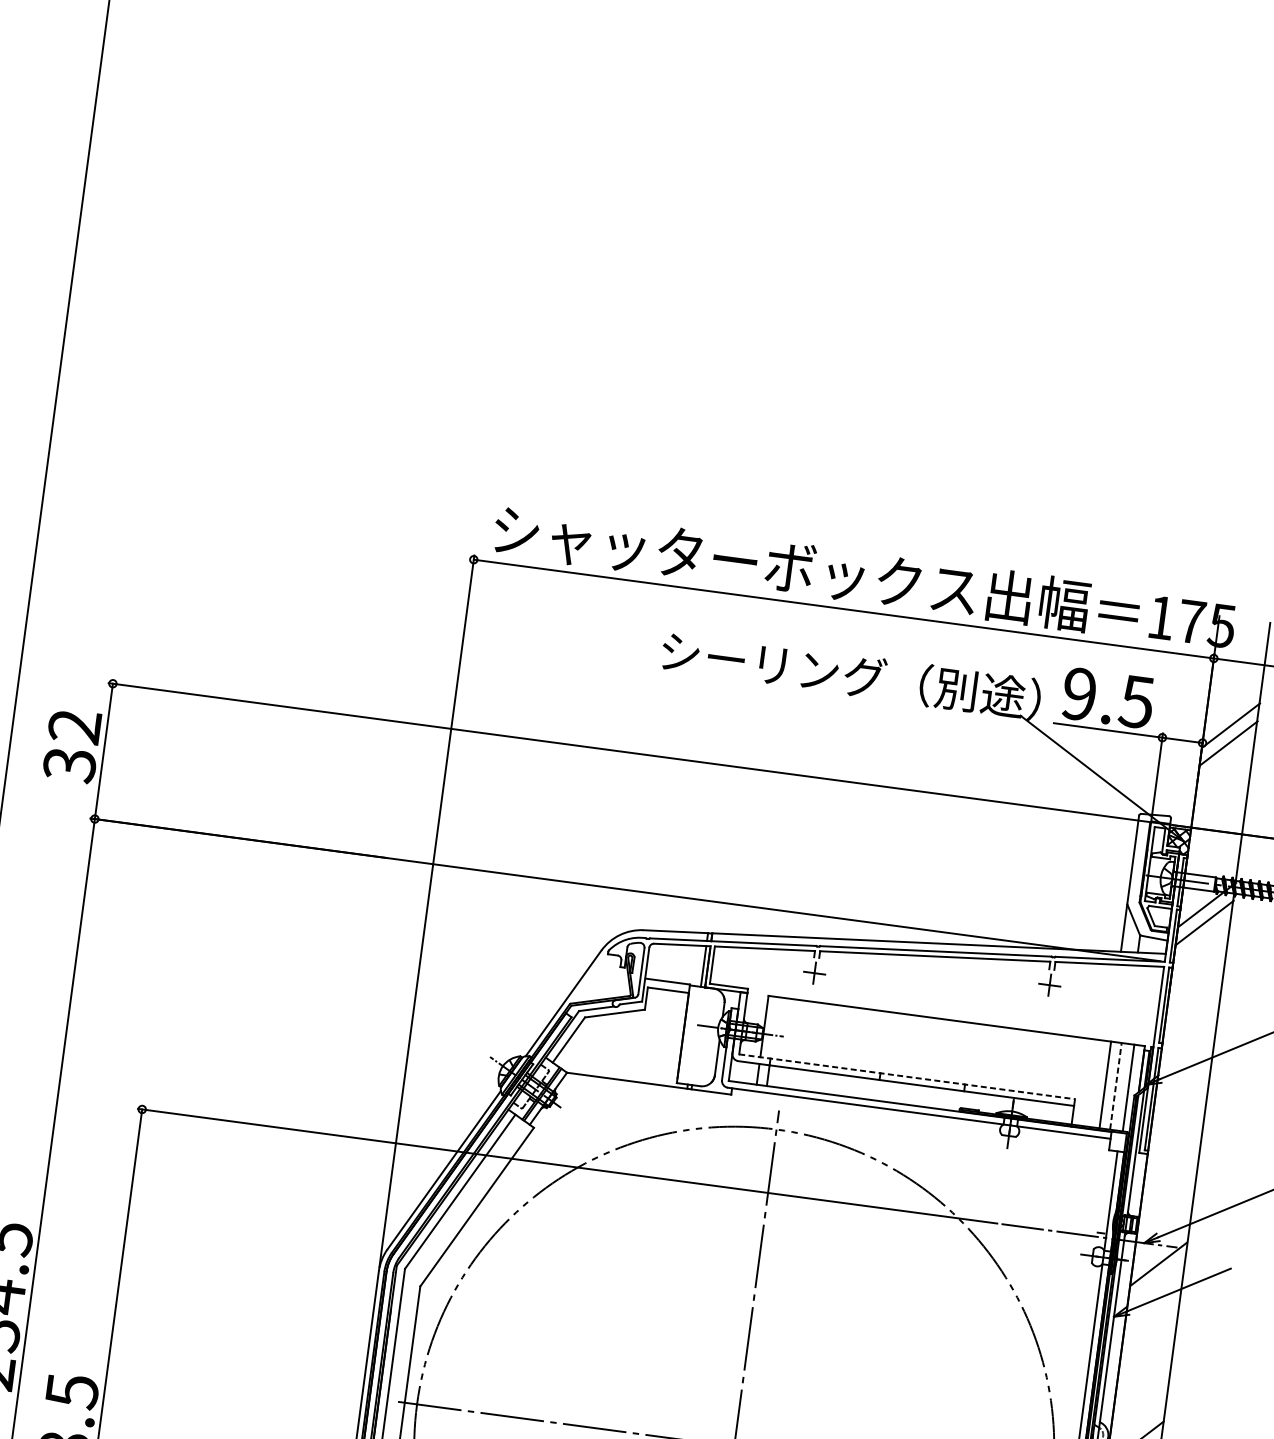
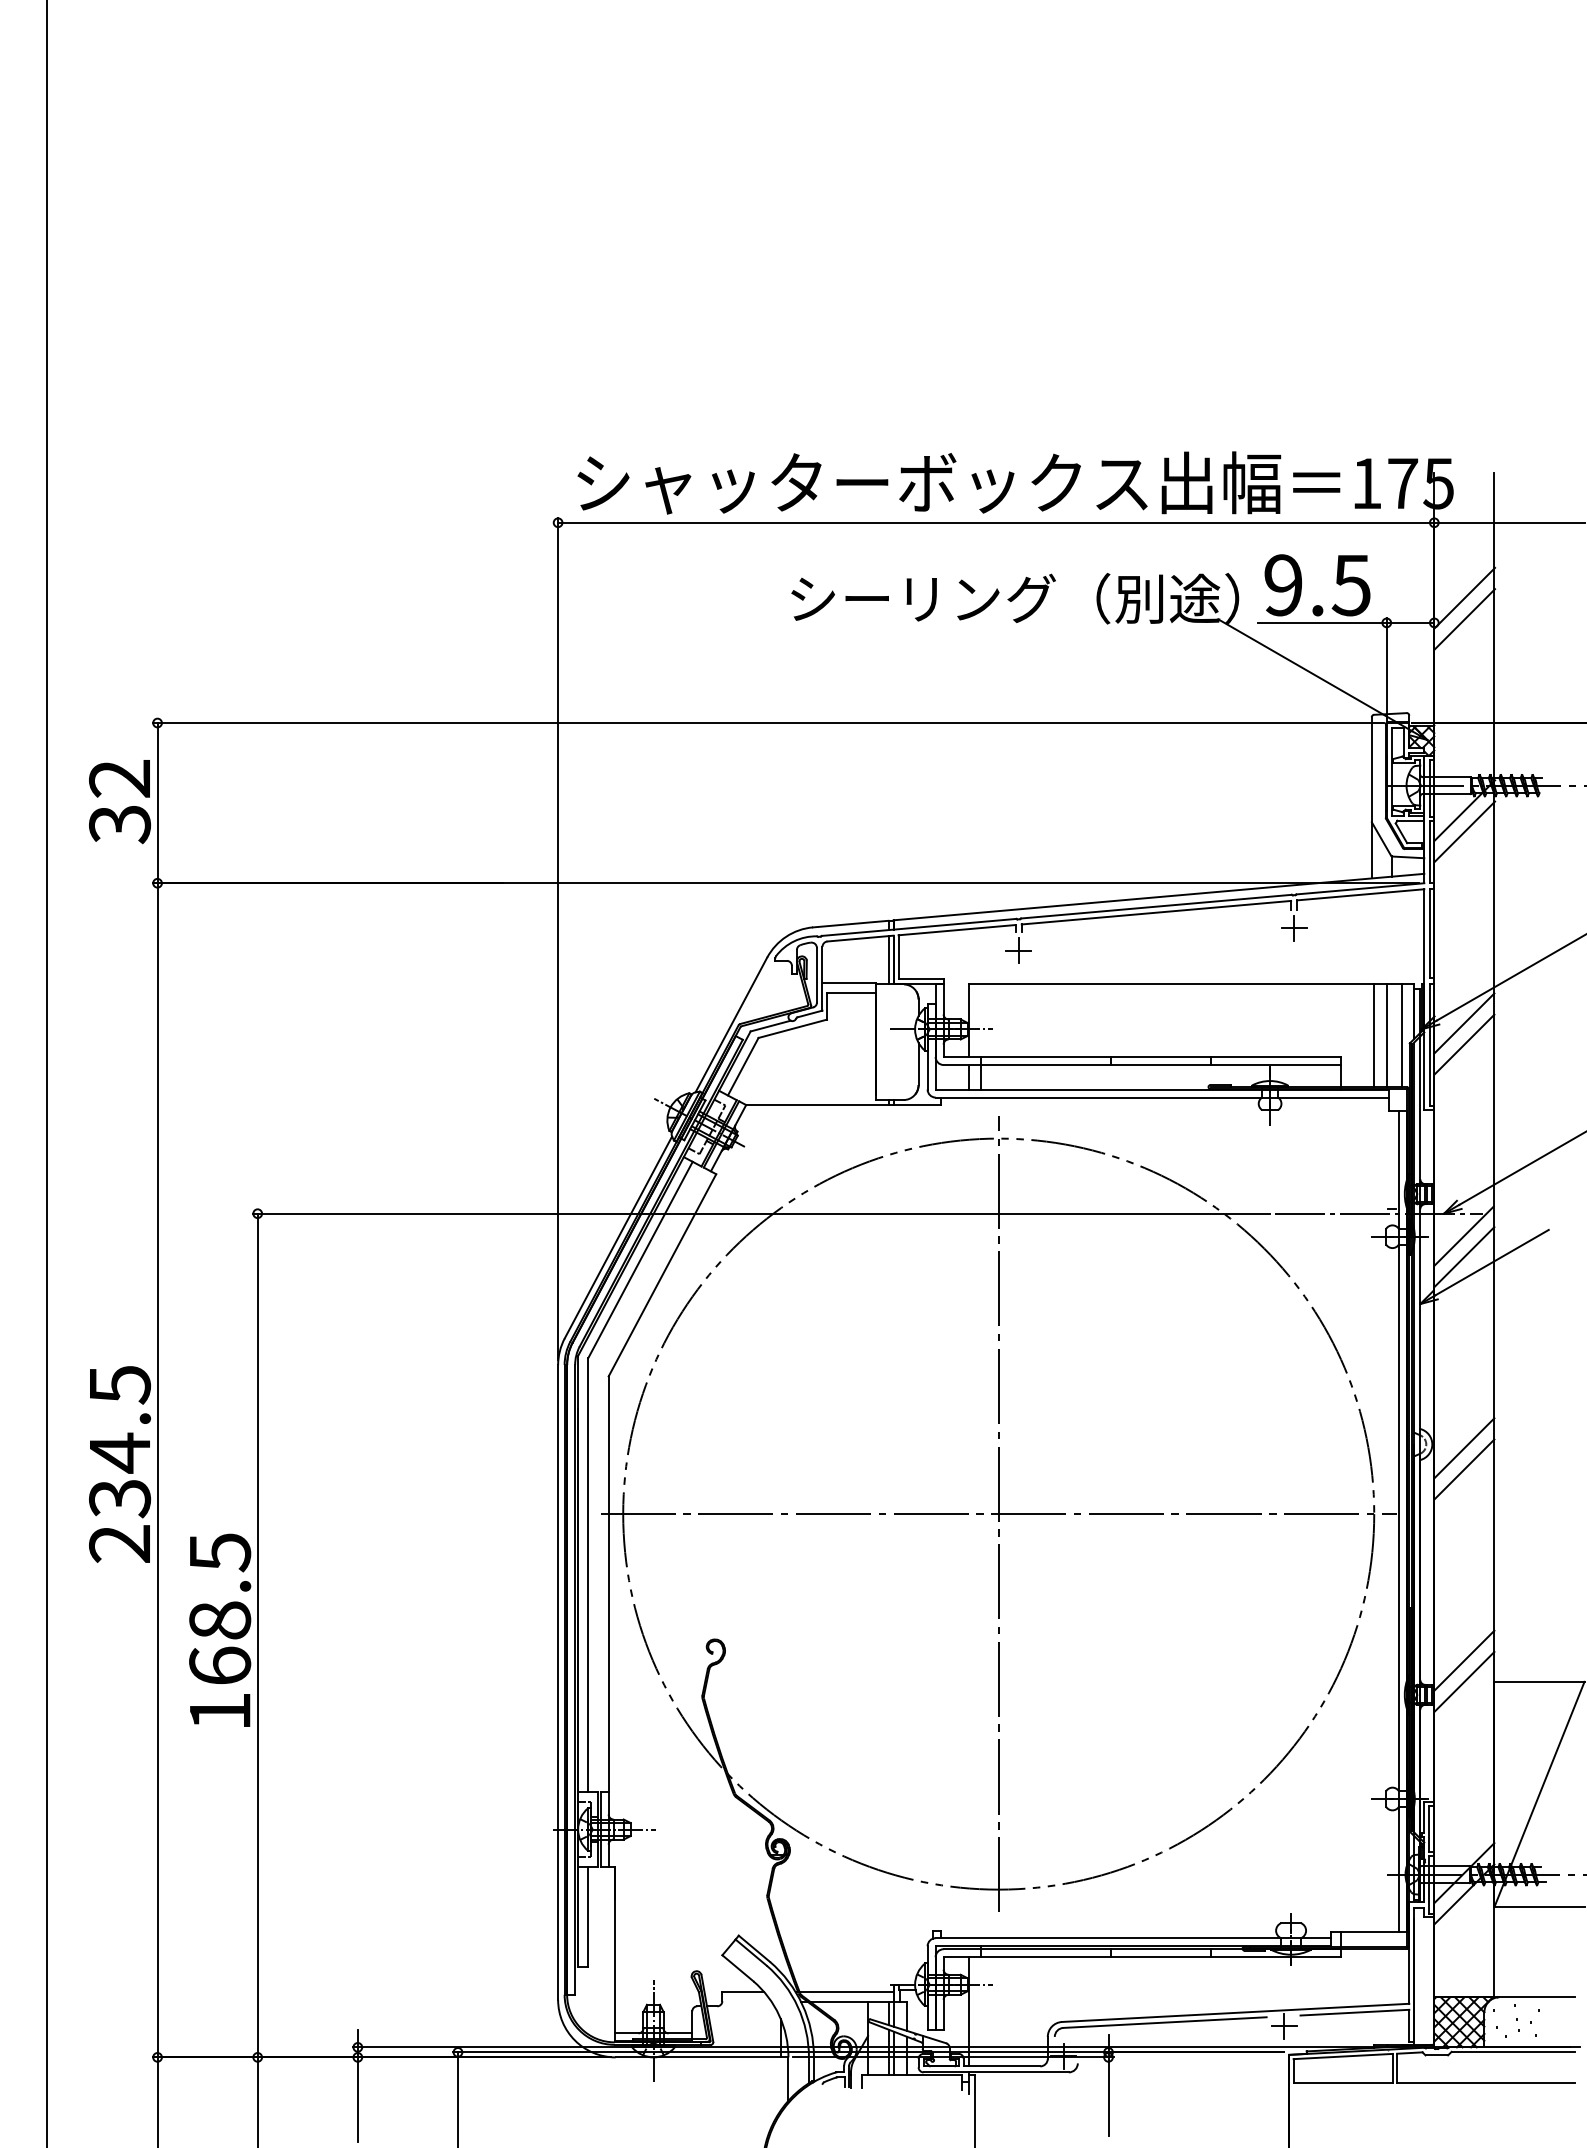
line: (907, 1077) -> (1142, 1057), dashed -> solid
line: (1182, 1084) -> (1464, 1023), added
line: (1115, 1085) -> (1386, 1034), dashed -> solid
line: (1180, 1102) -> (1464, 1044), added
line: (1156, 1282) -> (1464, 1257), added

